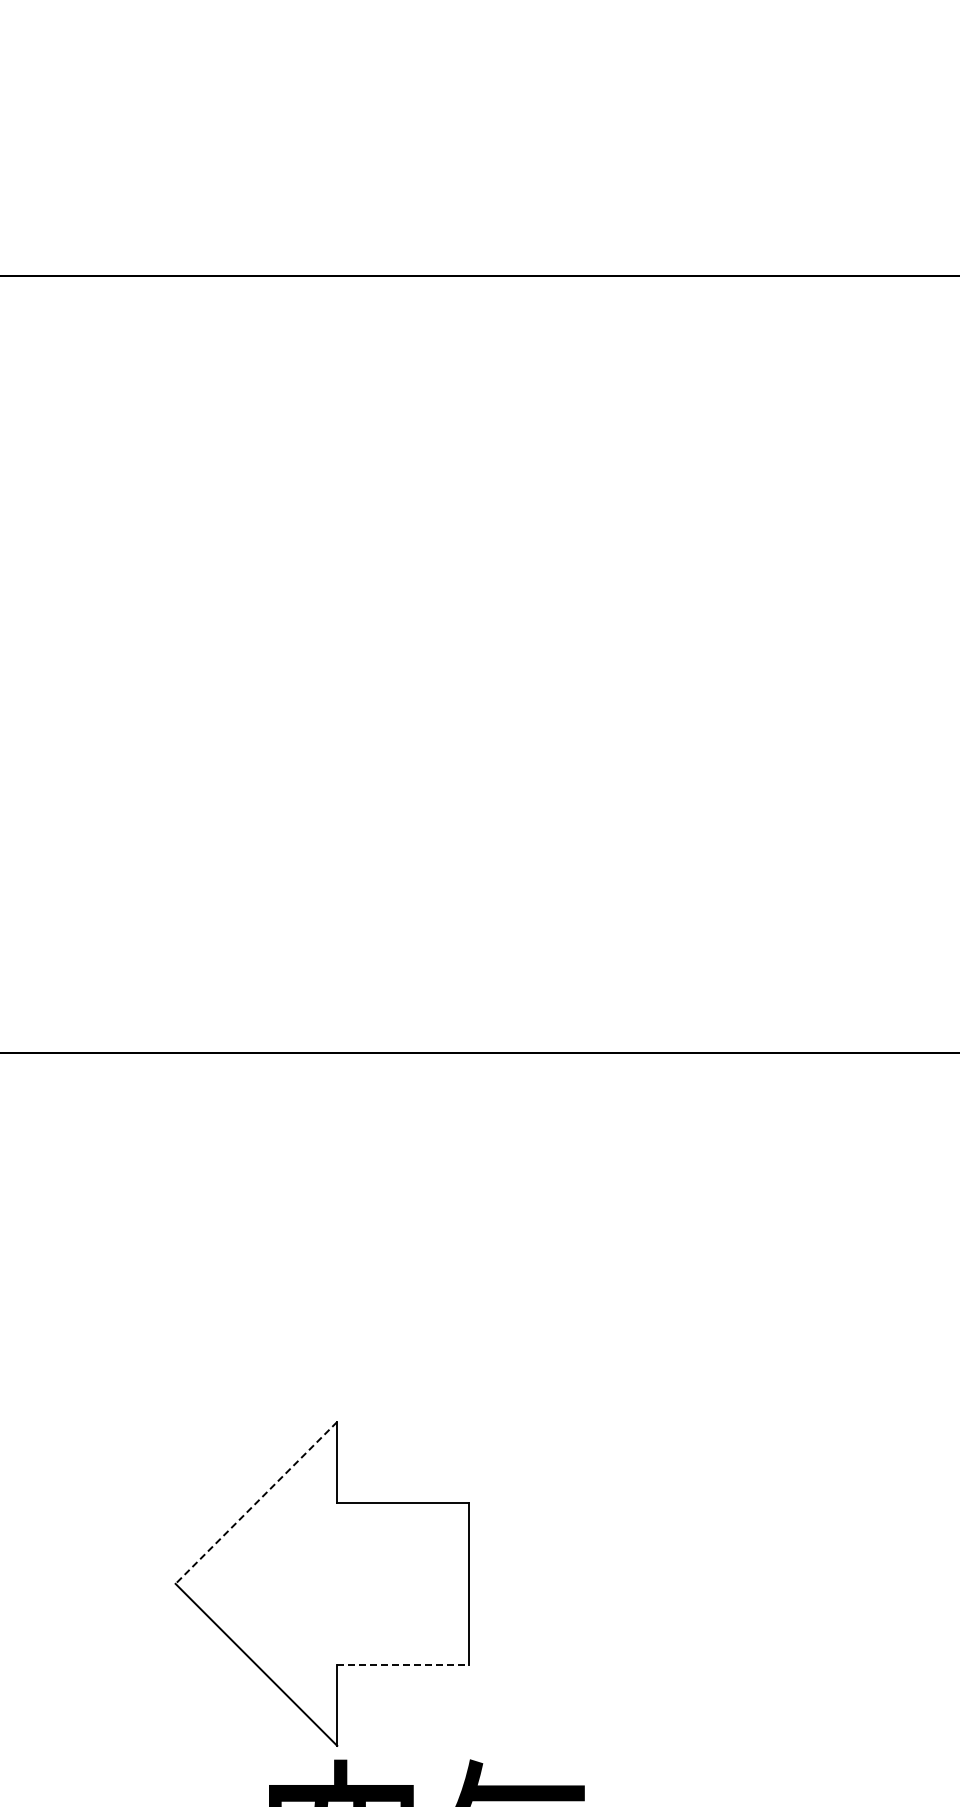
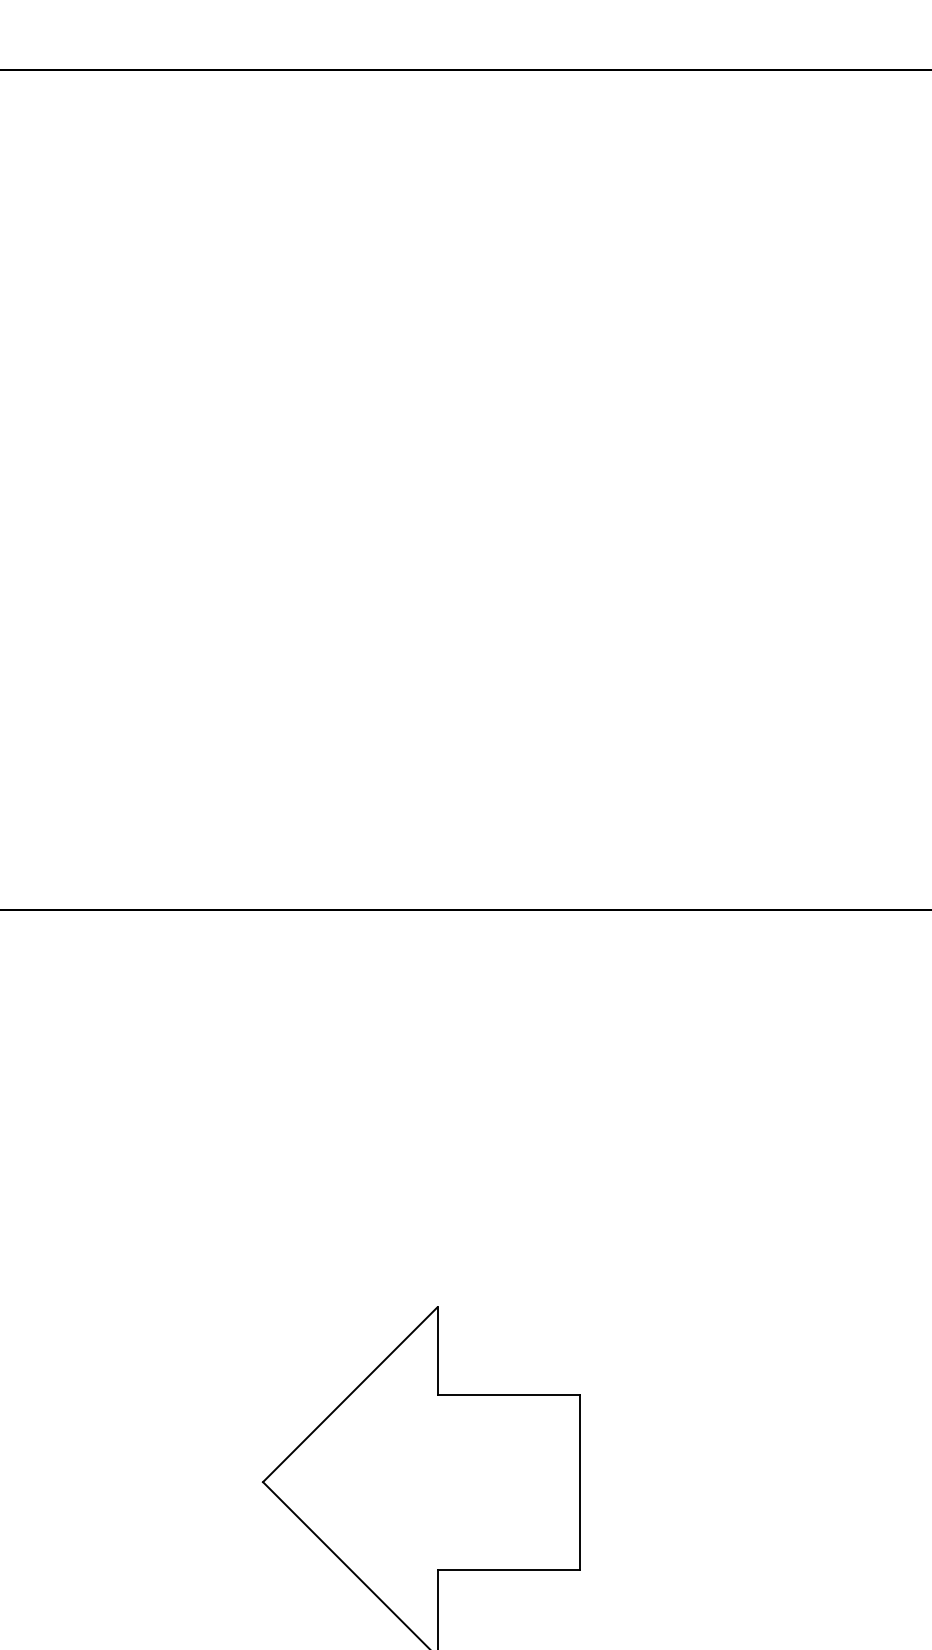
line: (256, 1503) -> (350, 1395), dashed -> solid
line: (403, 1664) -> (509, 1569), dashed -> solid

